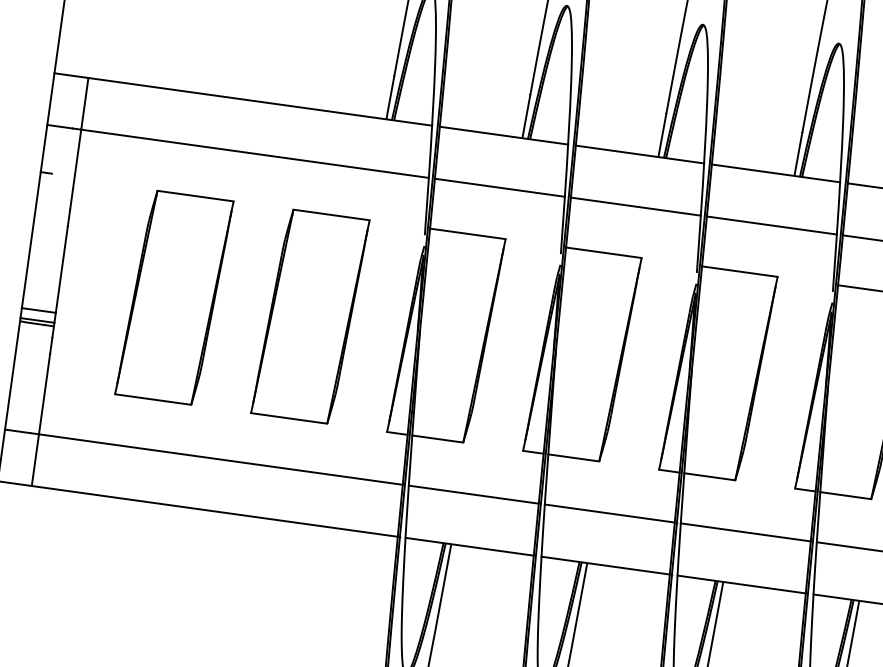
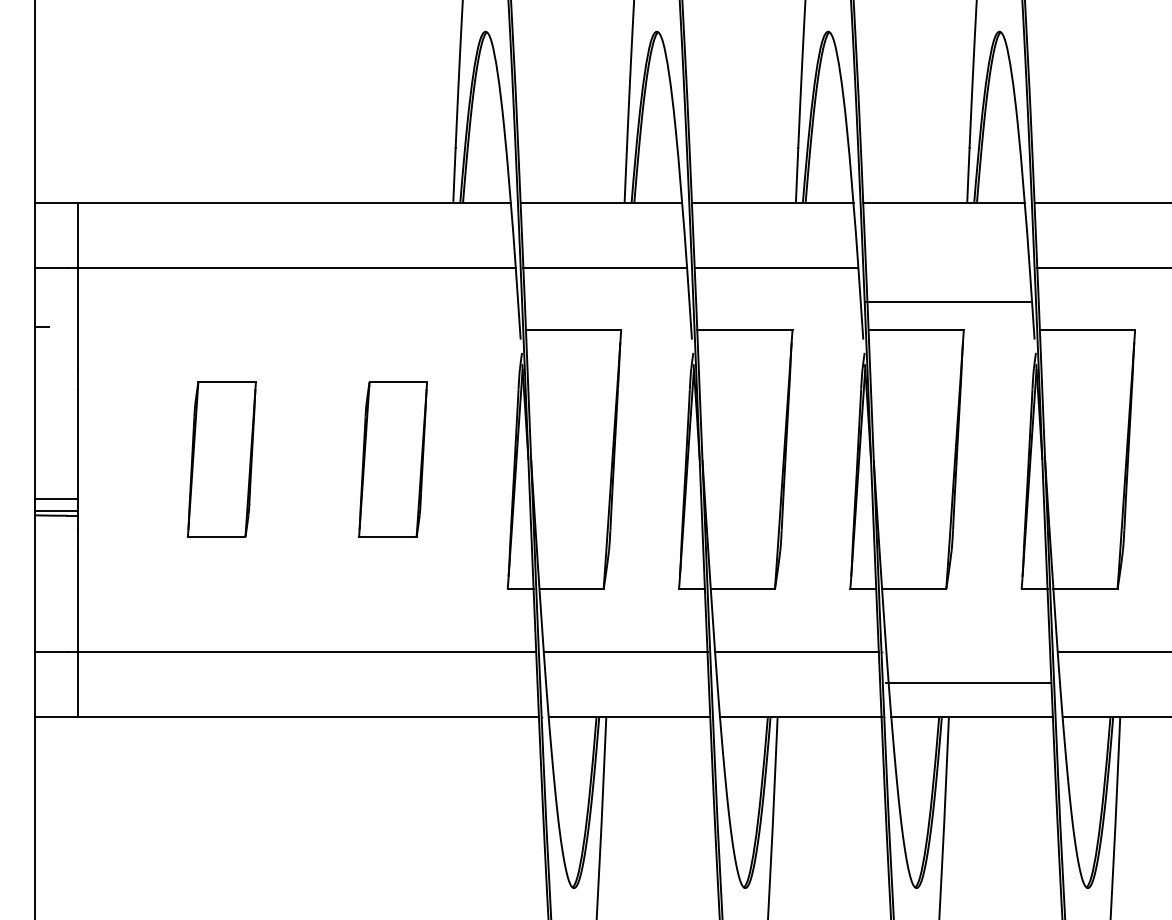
line: (771, 225) -> (947, 302), moved
part: (174, 297) -> (221, 459), size x0.6
part: (309, 316) -> (392, 459), size x0.6
line: (746, 532) -> (968, 682), moved

